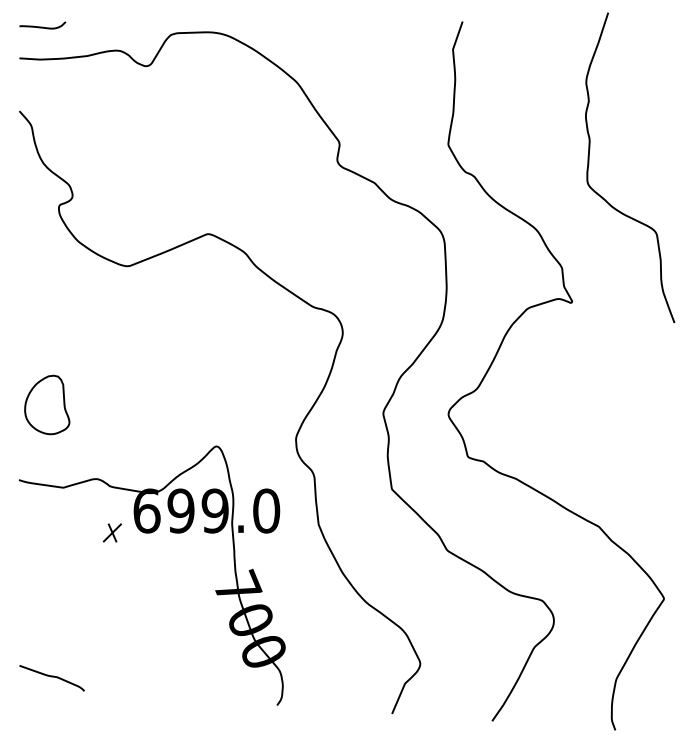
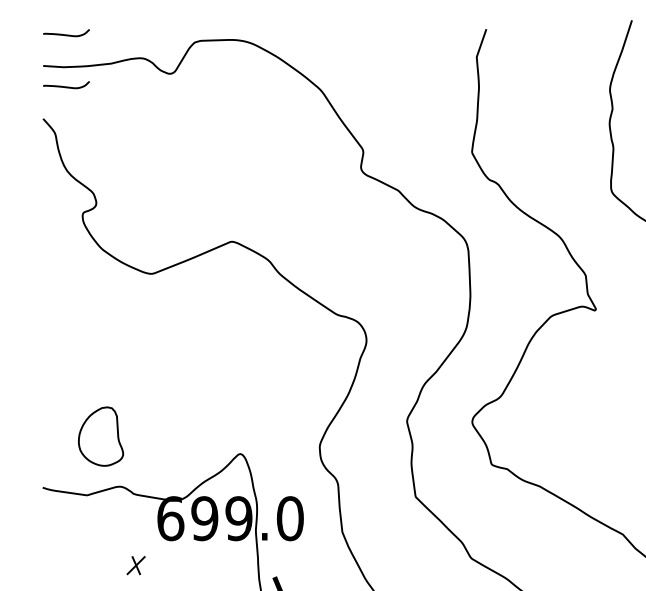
curve: (42, 78) -> (66, 86), added
part: (47, 404) -> (101, 436), moved
part: (111, 532) -> (135, 565), moved

